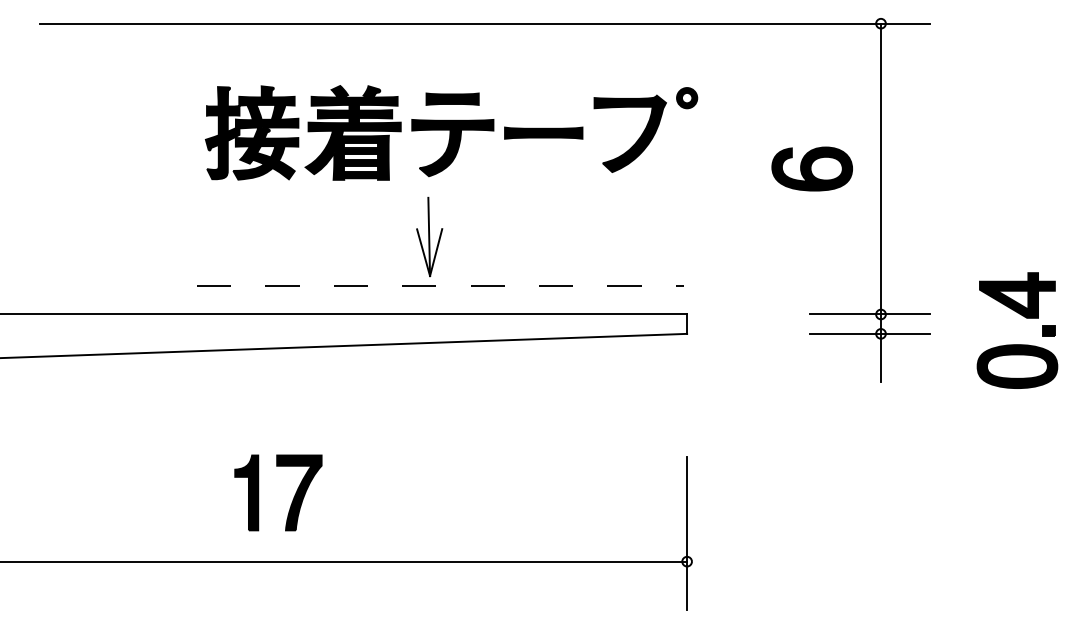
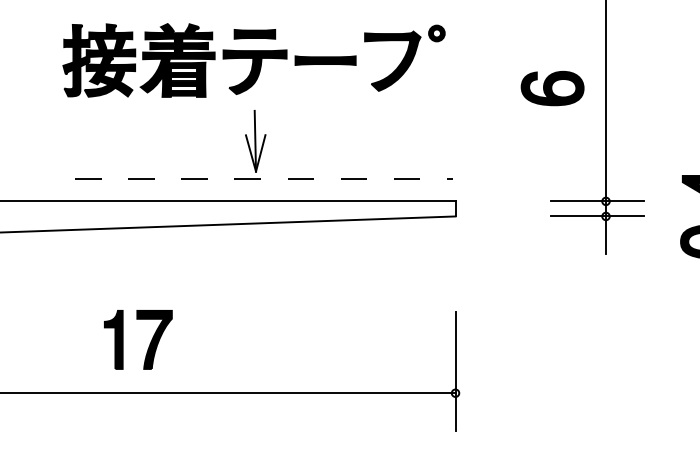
part: (451, 132) -> (254, 60), moved

